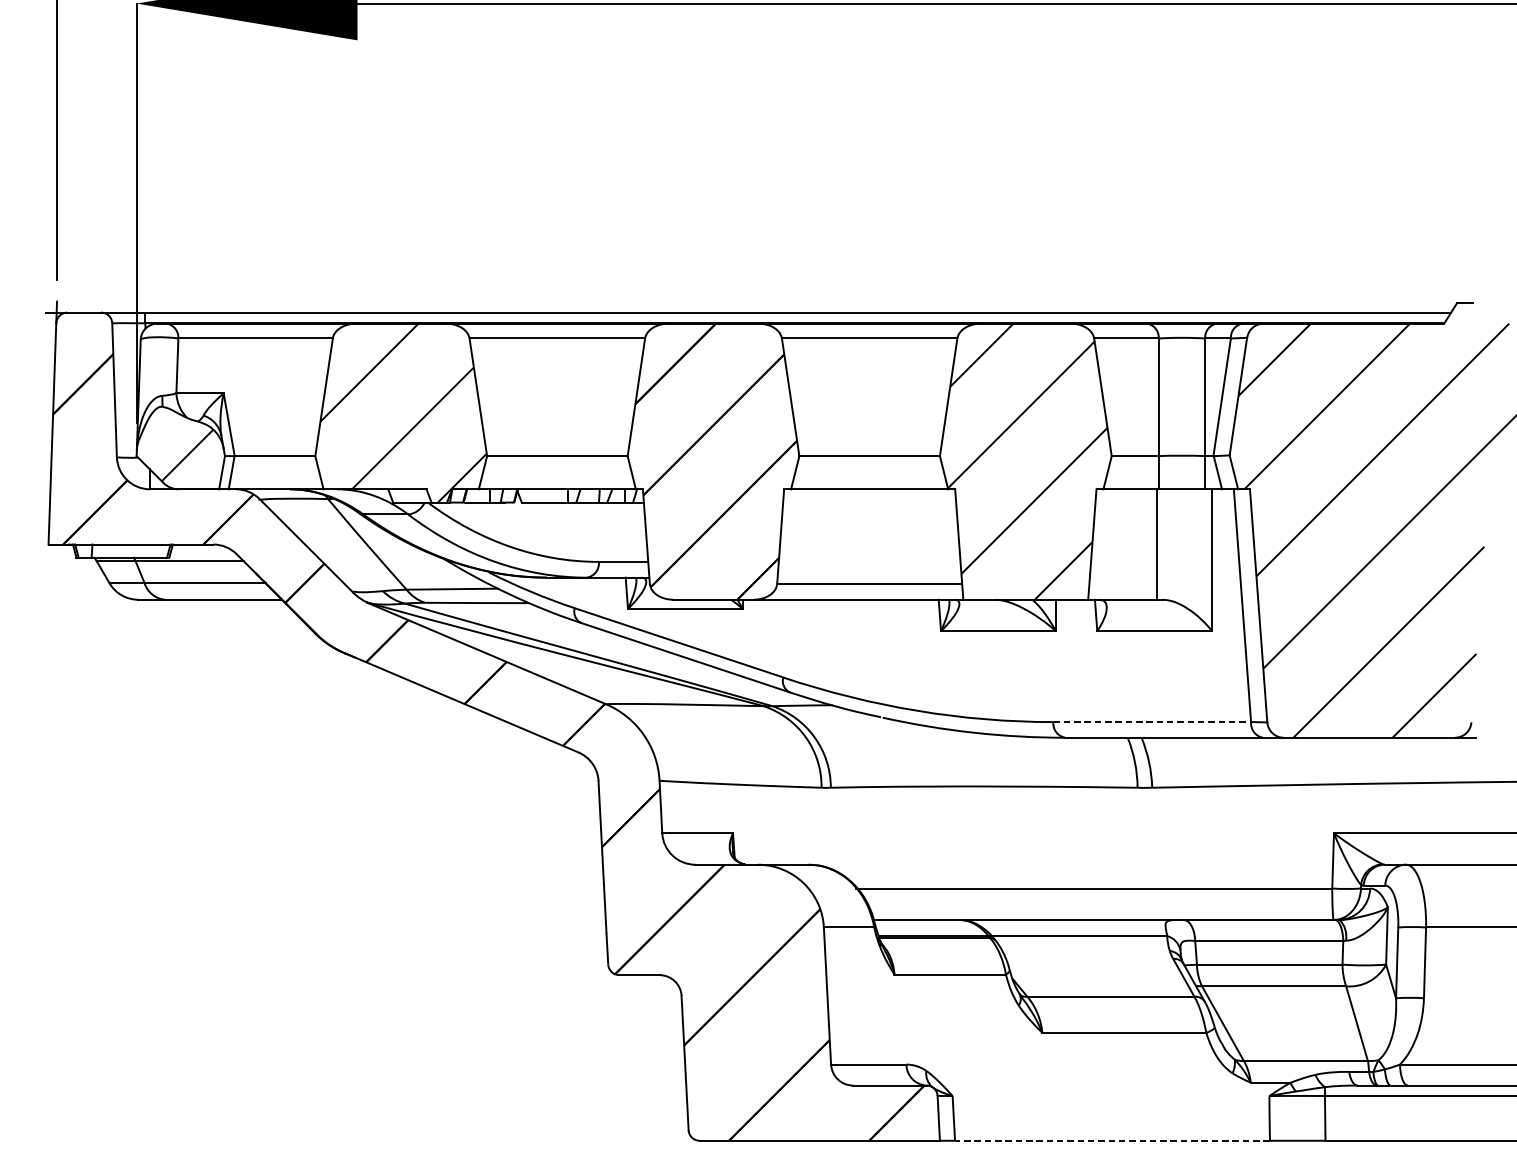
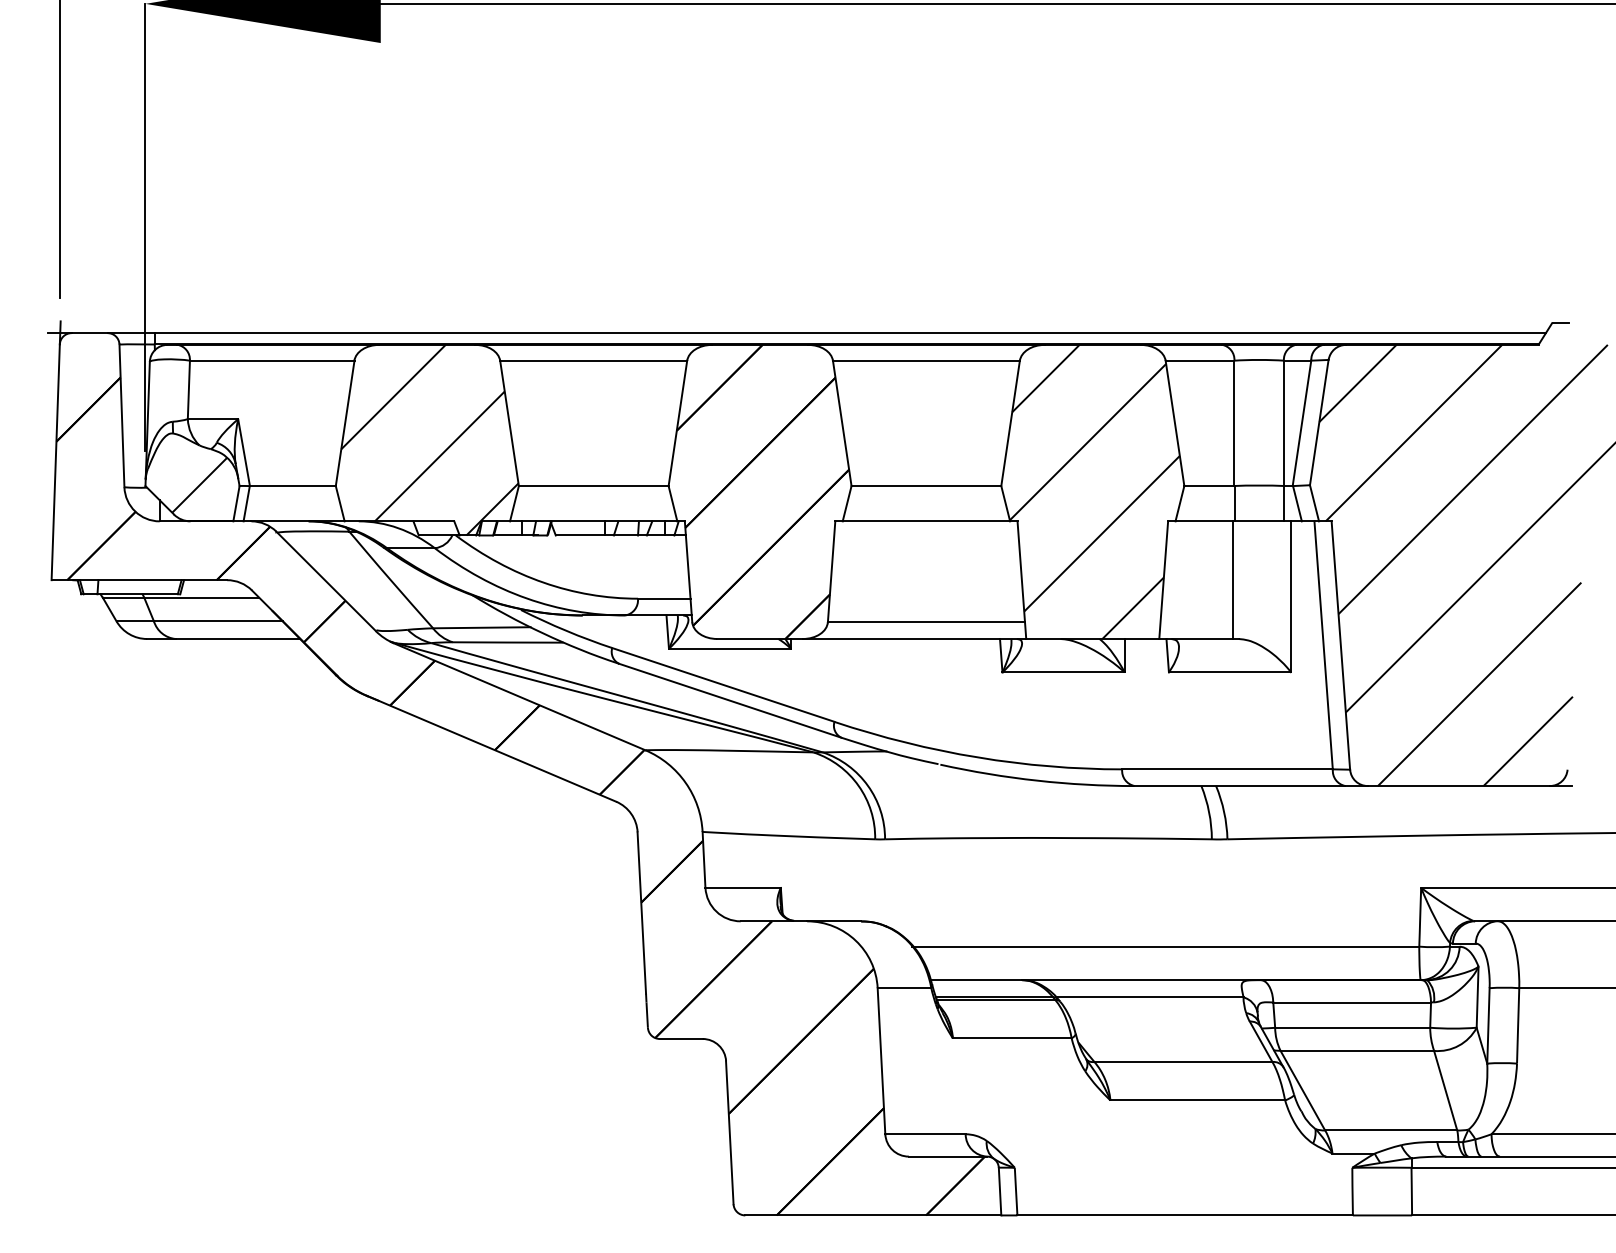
line: (1152, 722) -> (1227, 769), dashed -> solid
line: (1112, 1140) -> (1185, 1215), dashed -> solid

